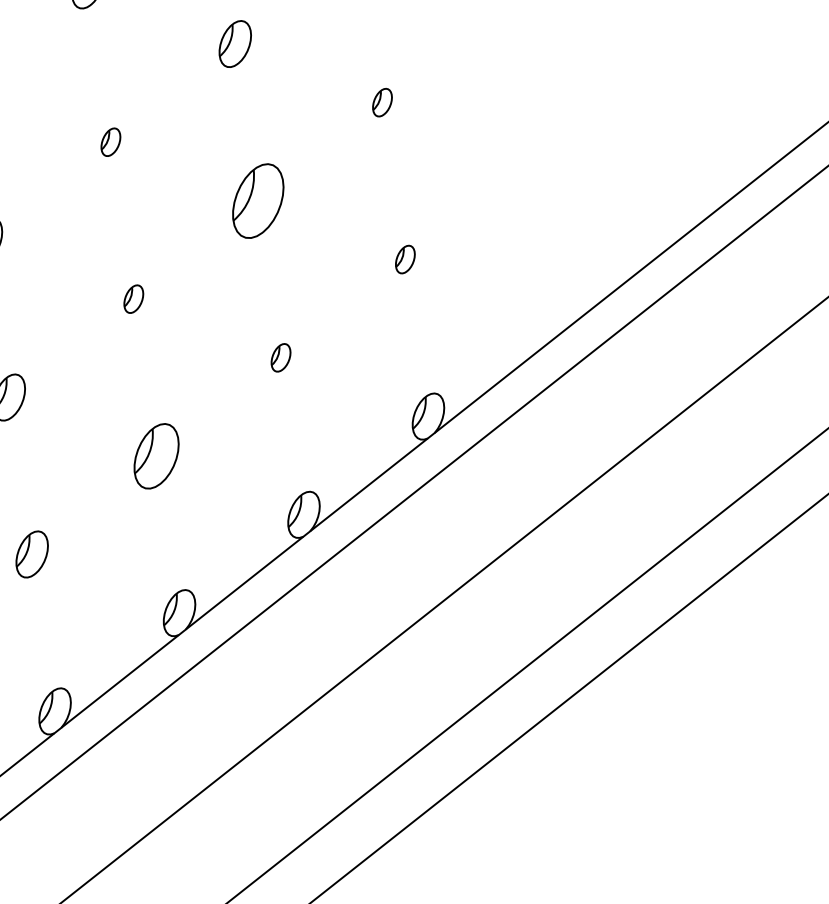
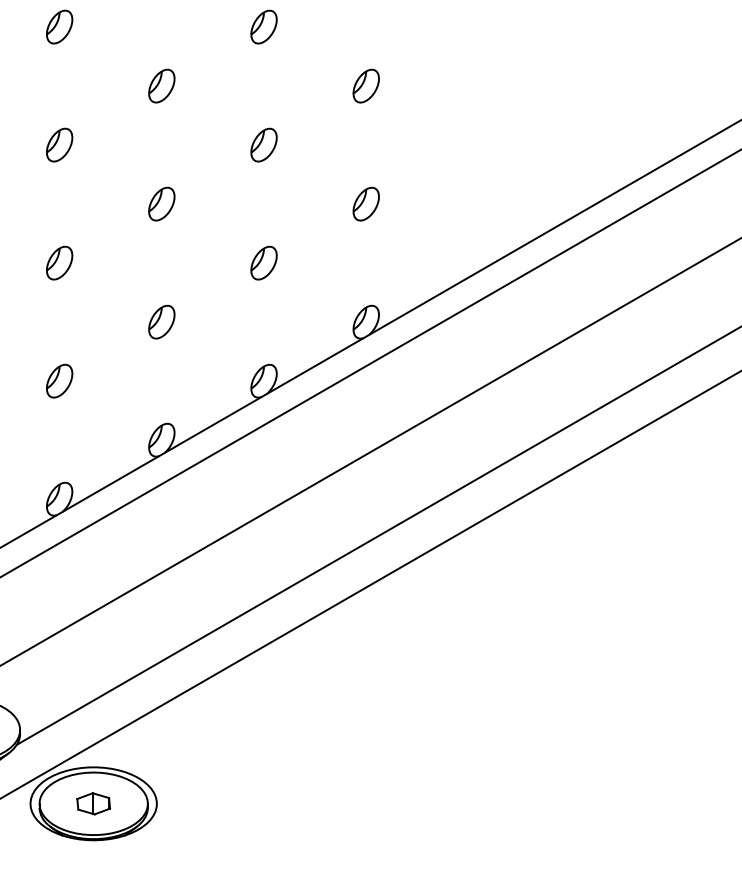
part: (381, 102) -> (365, 85), size x1.67
part: (110, 141) -> (161, 85), size x1.67
part: (257, 200) -> (263, 144), size x0.62
part: (404, 258) -> (365, 203), size x1.67
part: (133, 298) -> (161, 203), size x1.67
part: (280, 357) -> (263, 262), size x1.67
part: (156, 455) -> (161, 321), size x0.71

